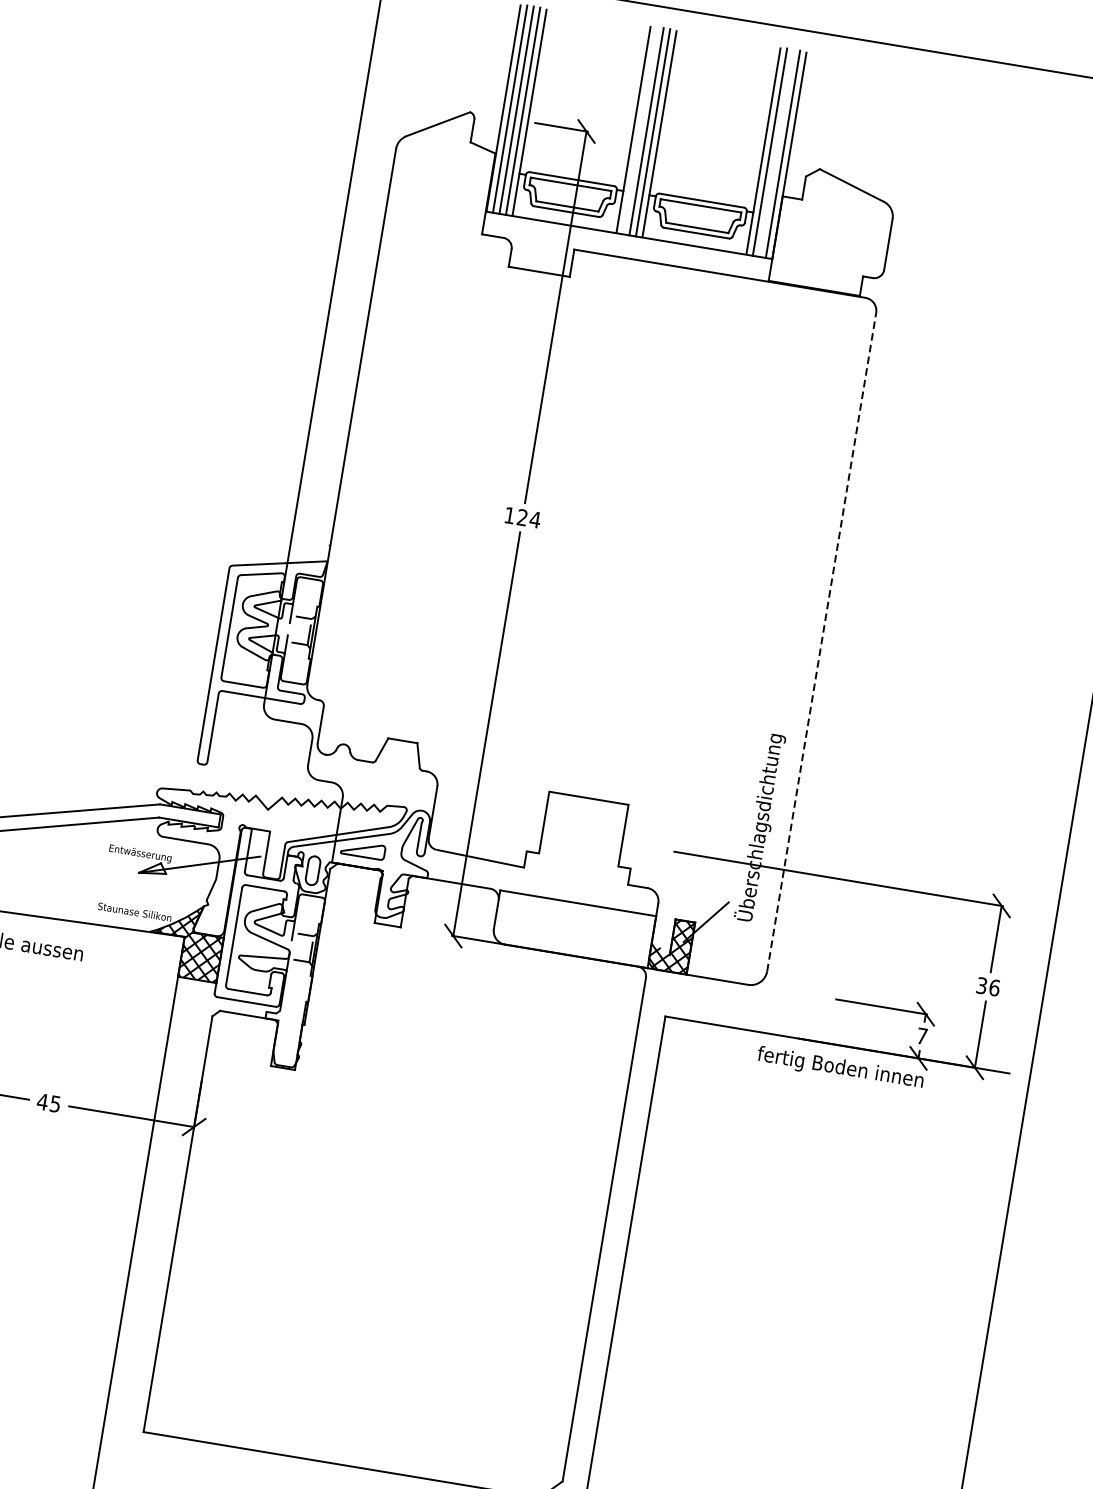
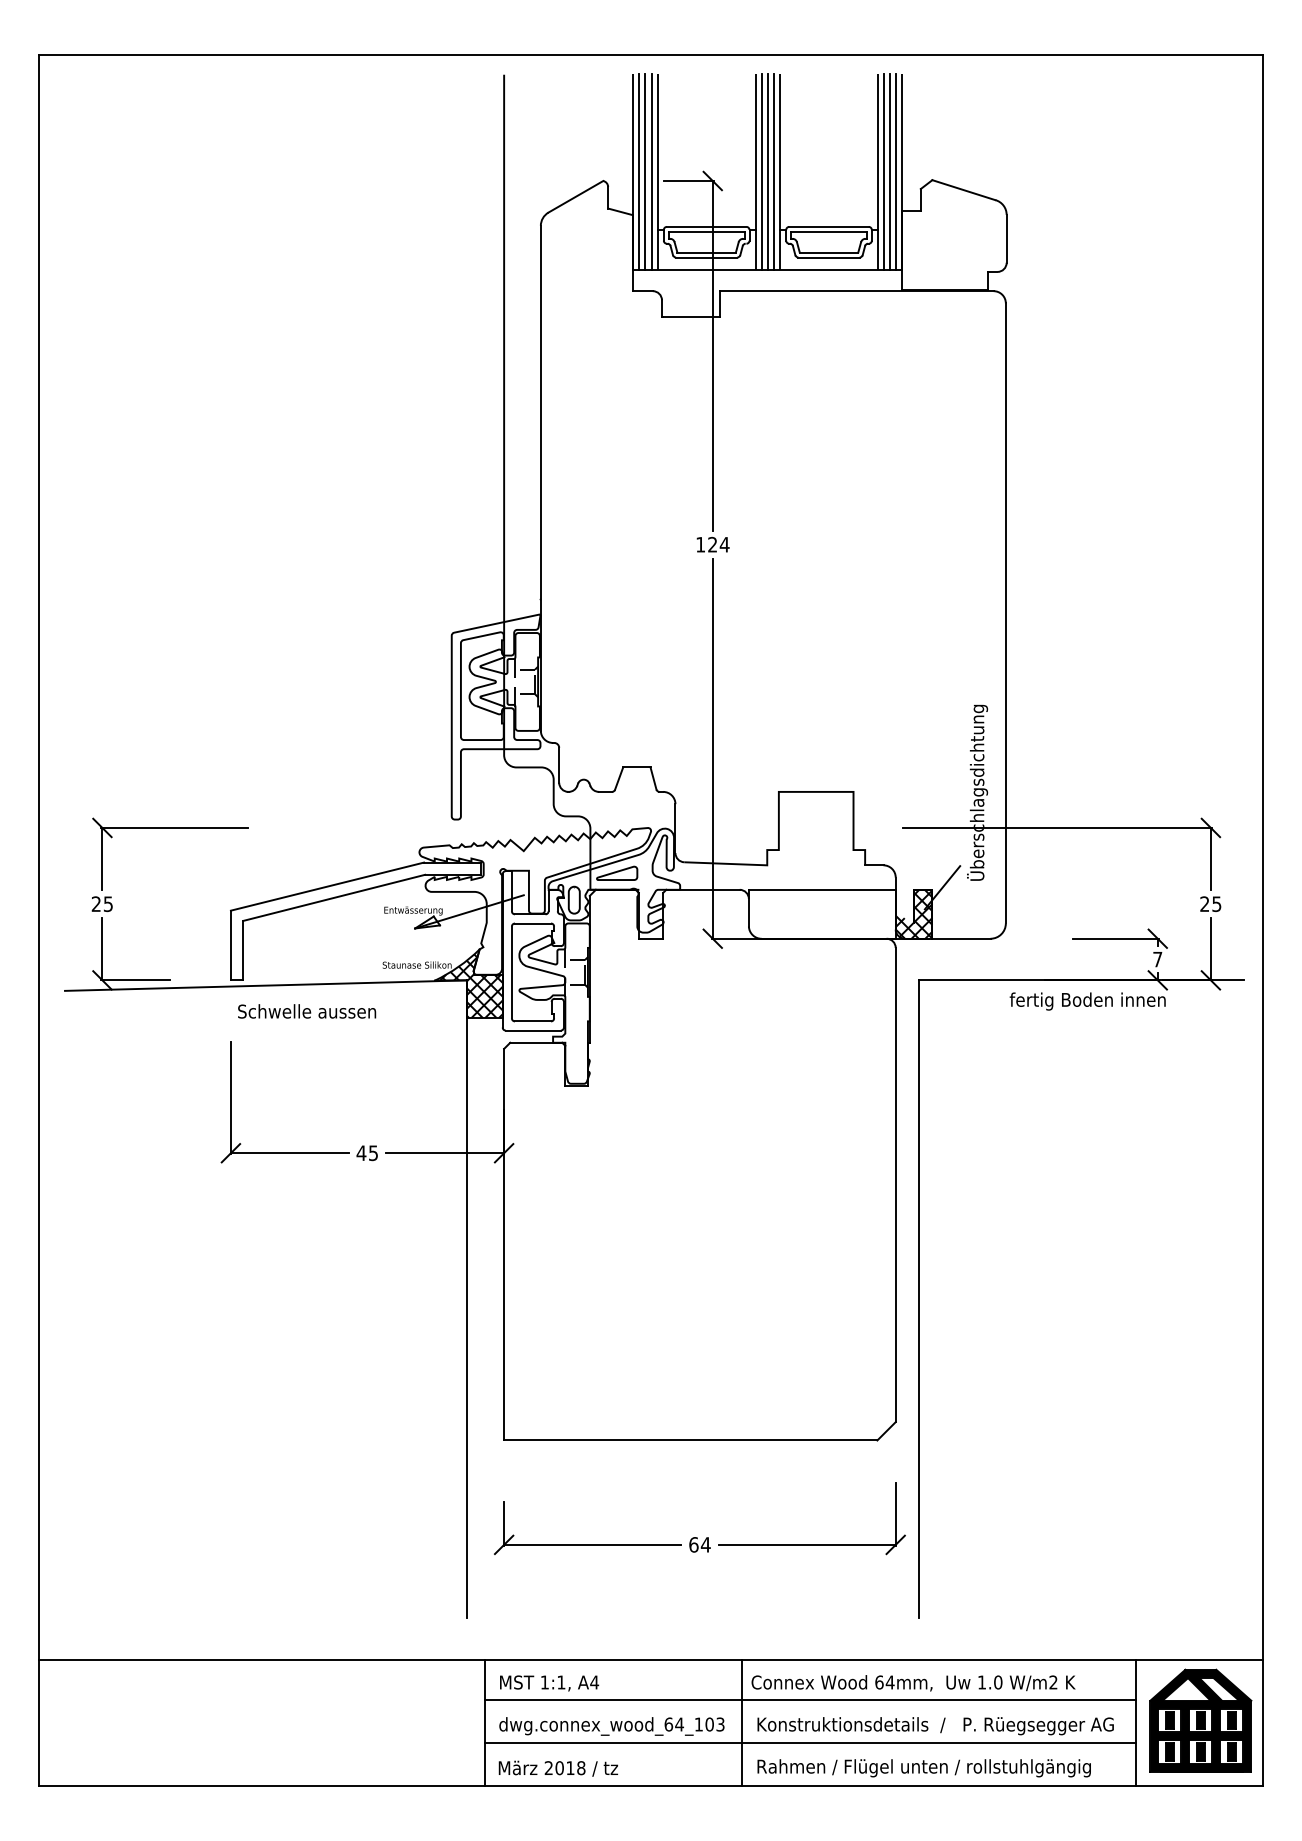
line: (639, 129) -> (761, 171), added
line: (776, 152) -> (890, 171), added
line: (821, 641) -> (1005, 612), dashed -> solid
text: (987, 987) -> (1210, 904), 36 -> 25

